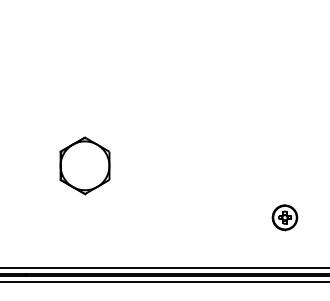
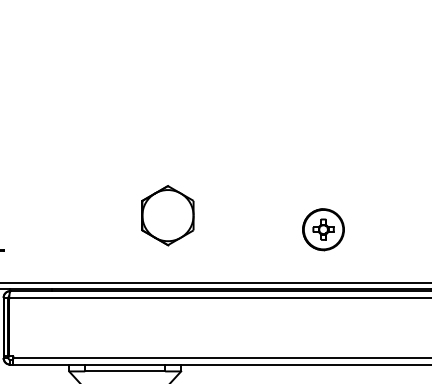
part: (84, 165) -> (167, 215), moved
part: (284, 218) -> (323, 230), size x1.6

